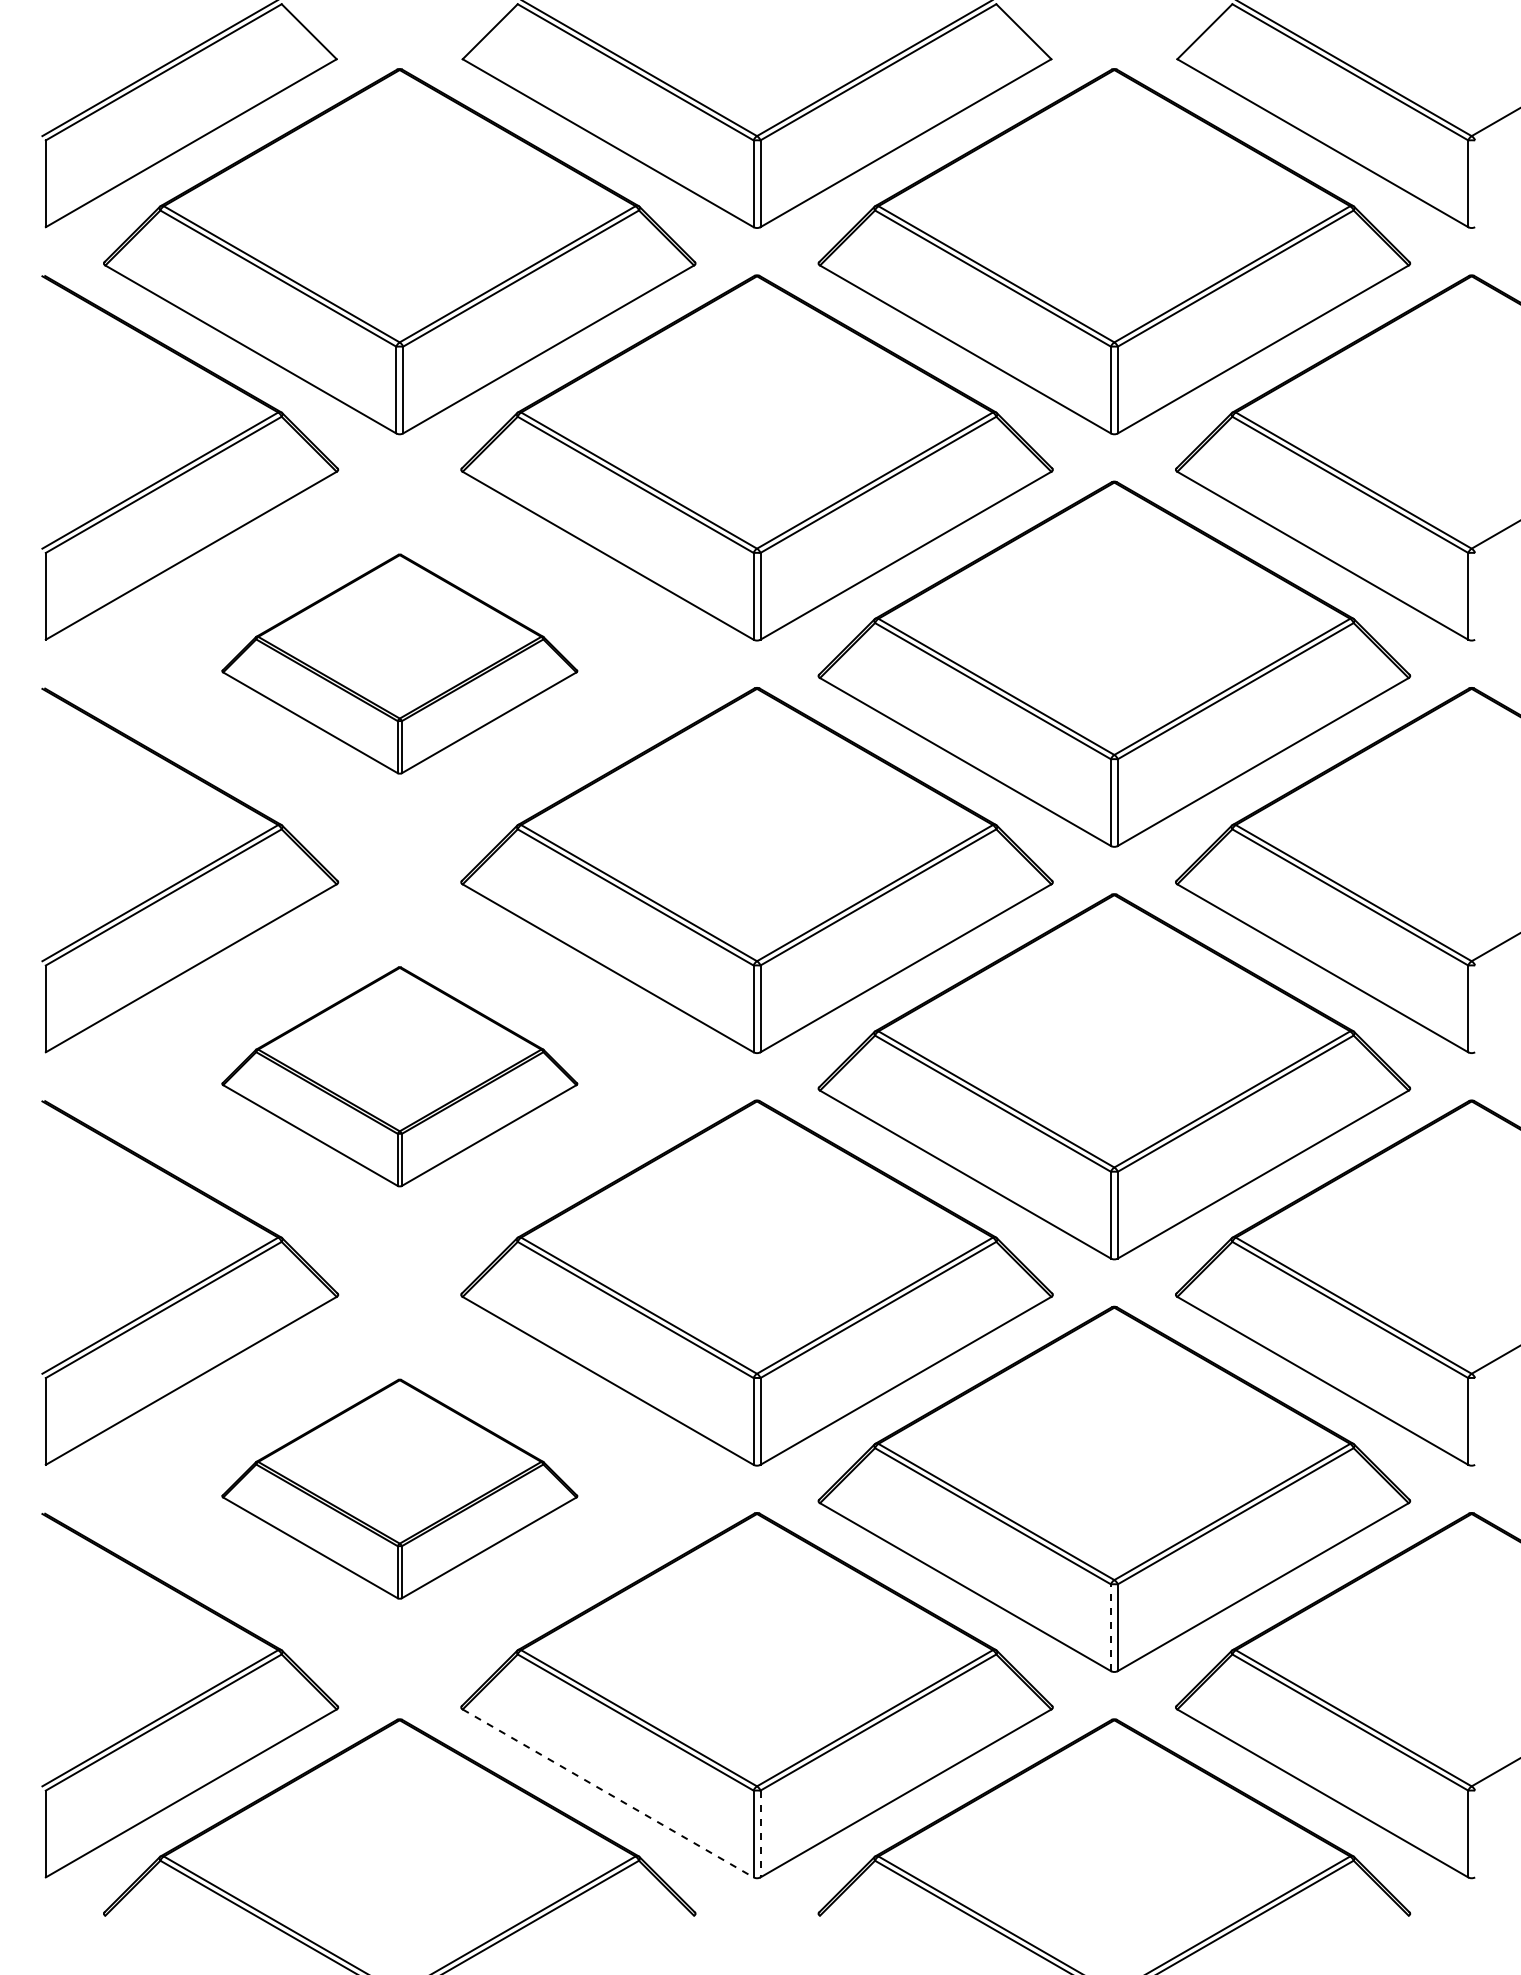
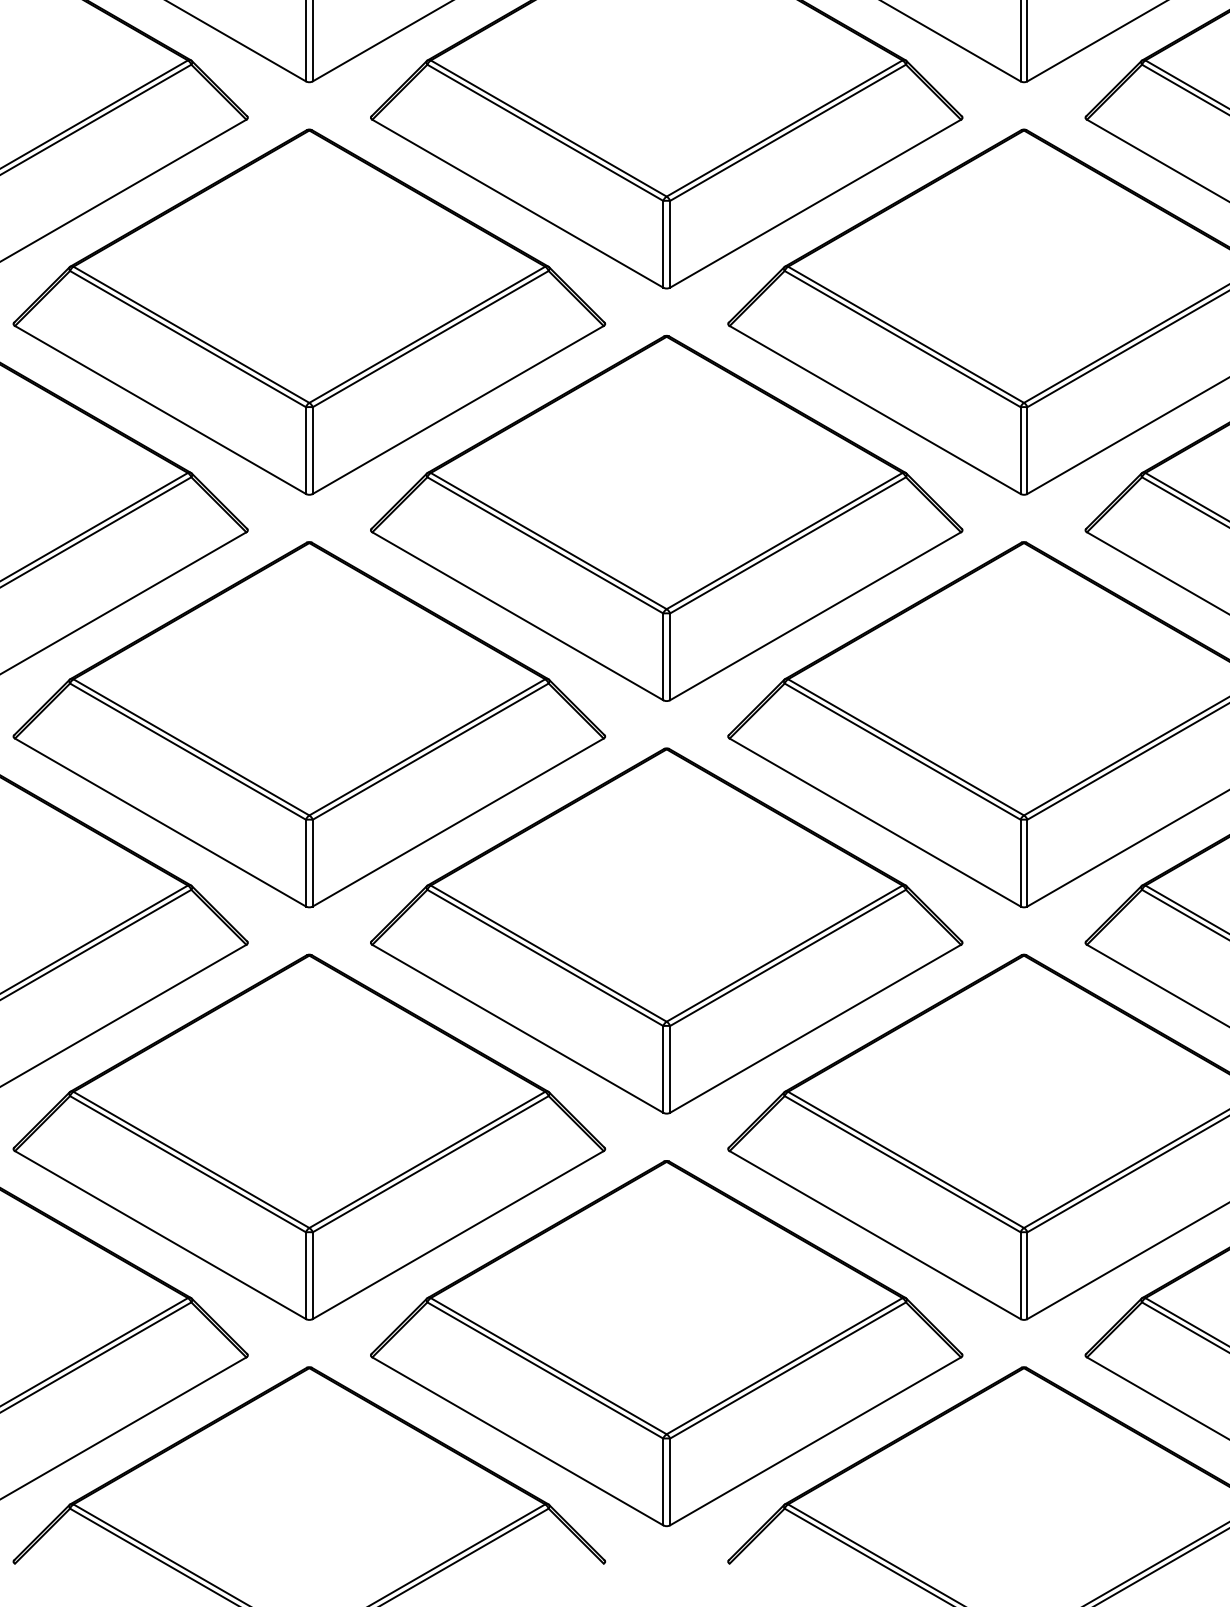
part: (399, 663) -> (309, 311), size x1.67
part: (399, 1076) -> (309, 724), size x1.67
part: (399, 1488) -> (309, 1136), size x1.67
line: (1110, 1627) -> (1020, 1275), dashed -> solid
line: (608, 1793) -> (518, 1441), dashed -> solid
line: (760, 1834) -> (670, 1482), dashed -> solid

